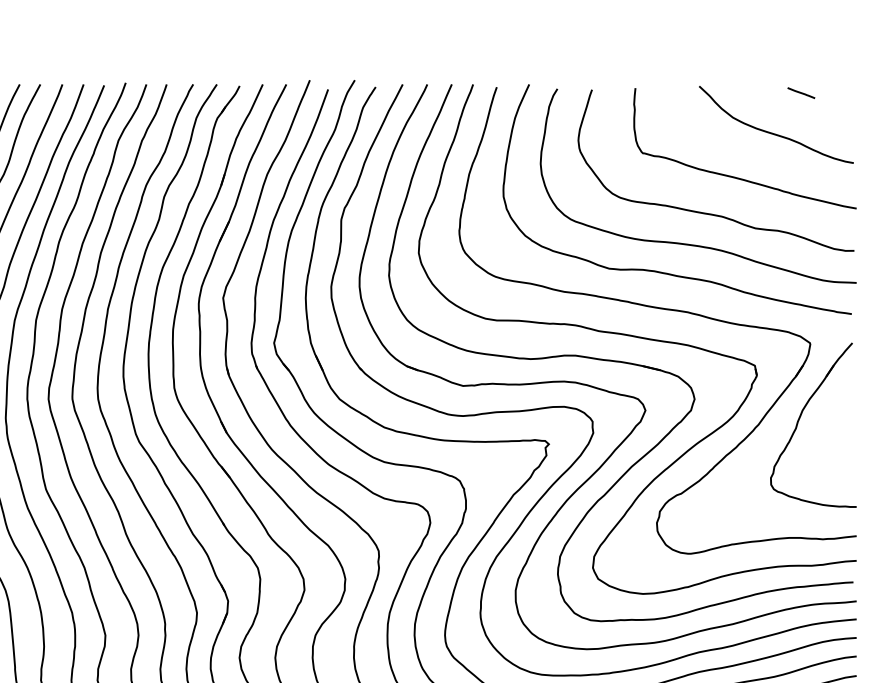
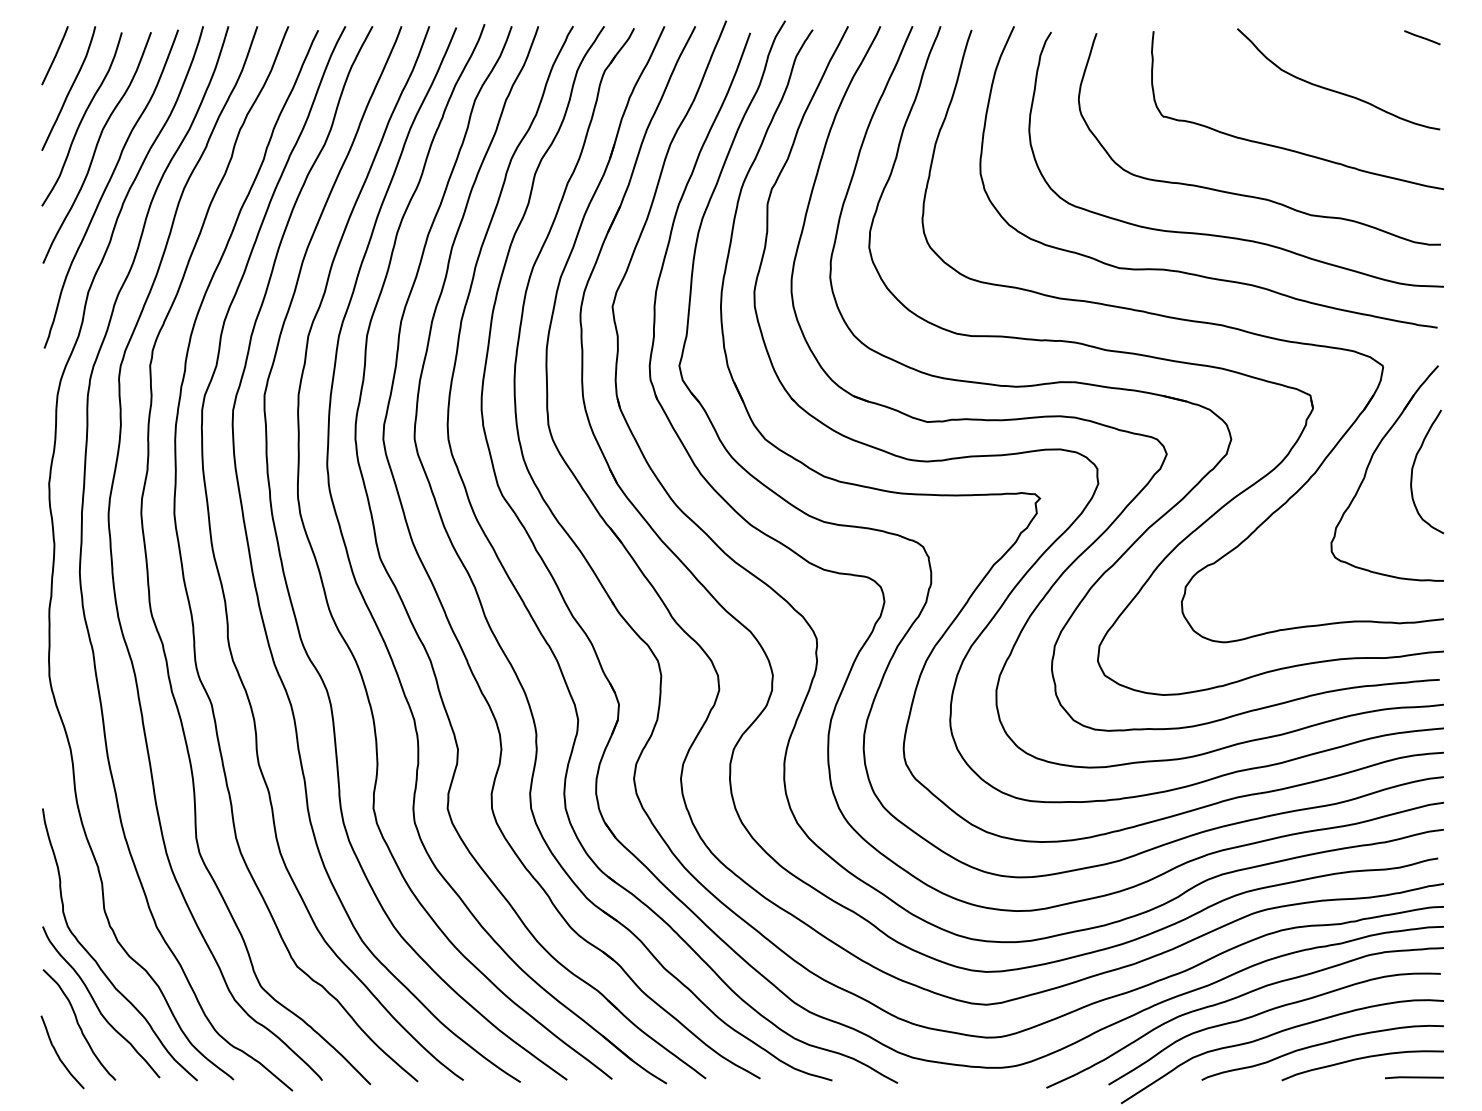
line: (801, 92) -> (1422, 37), moved
curve: (833, 422) -> (1413, 469), added

